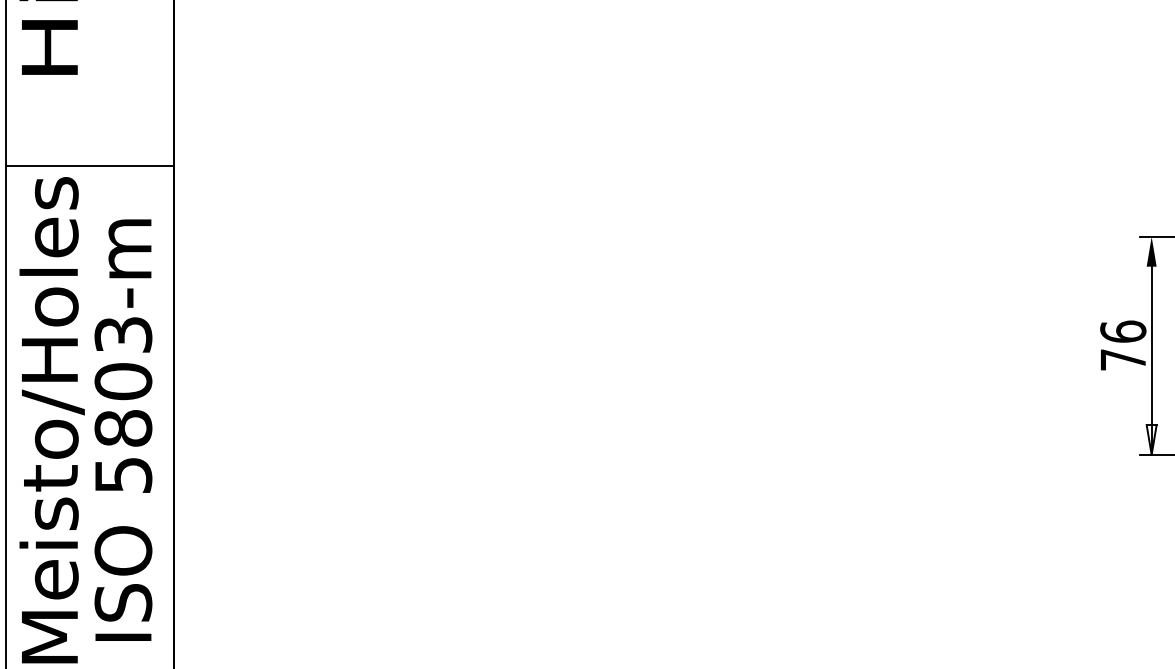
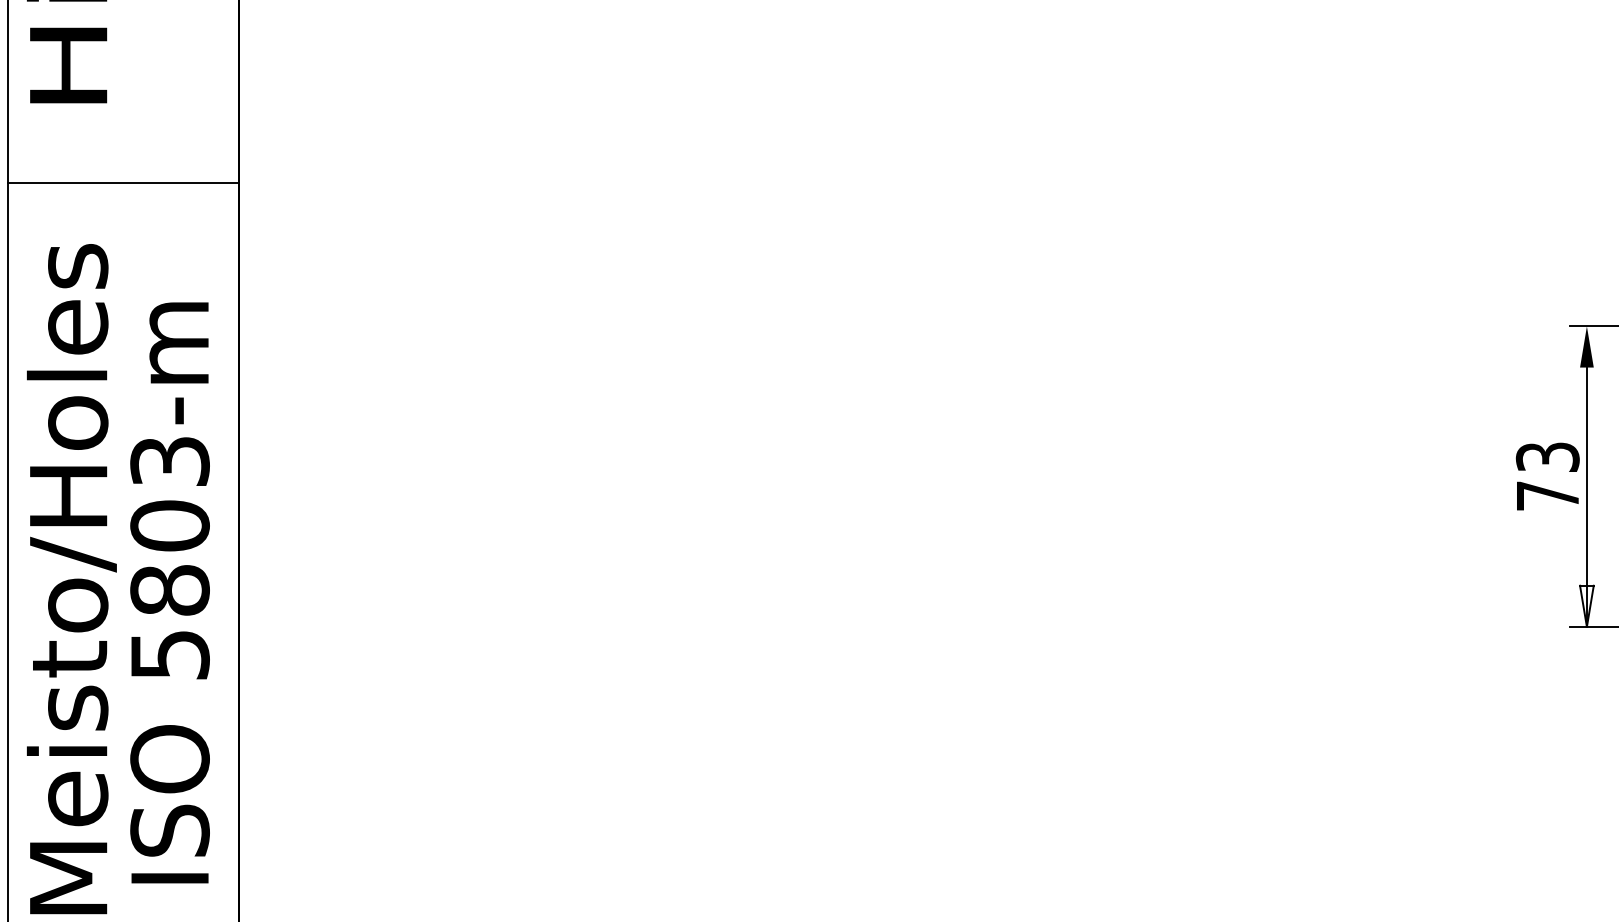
line: (89, 165) -> (123, 182), moved
text: (1123, 331) -> (1547, 456), 76 -> 73

